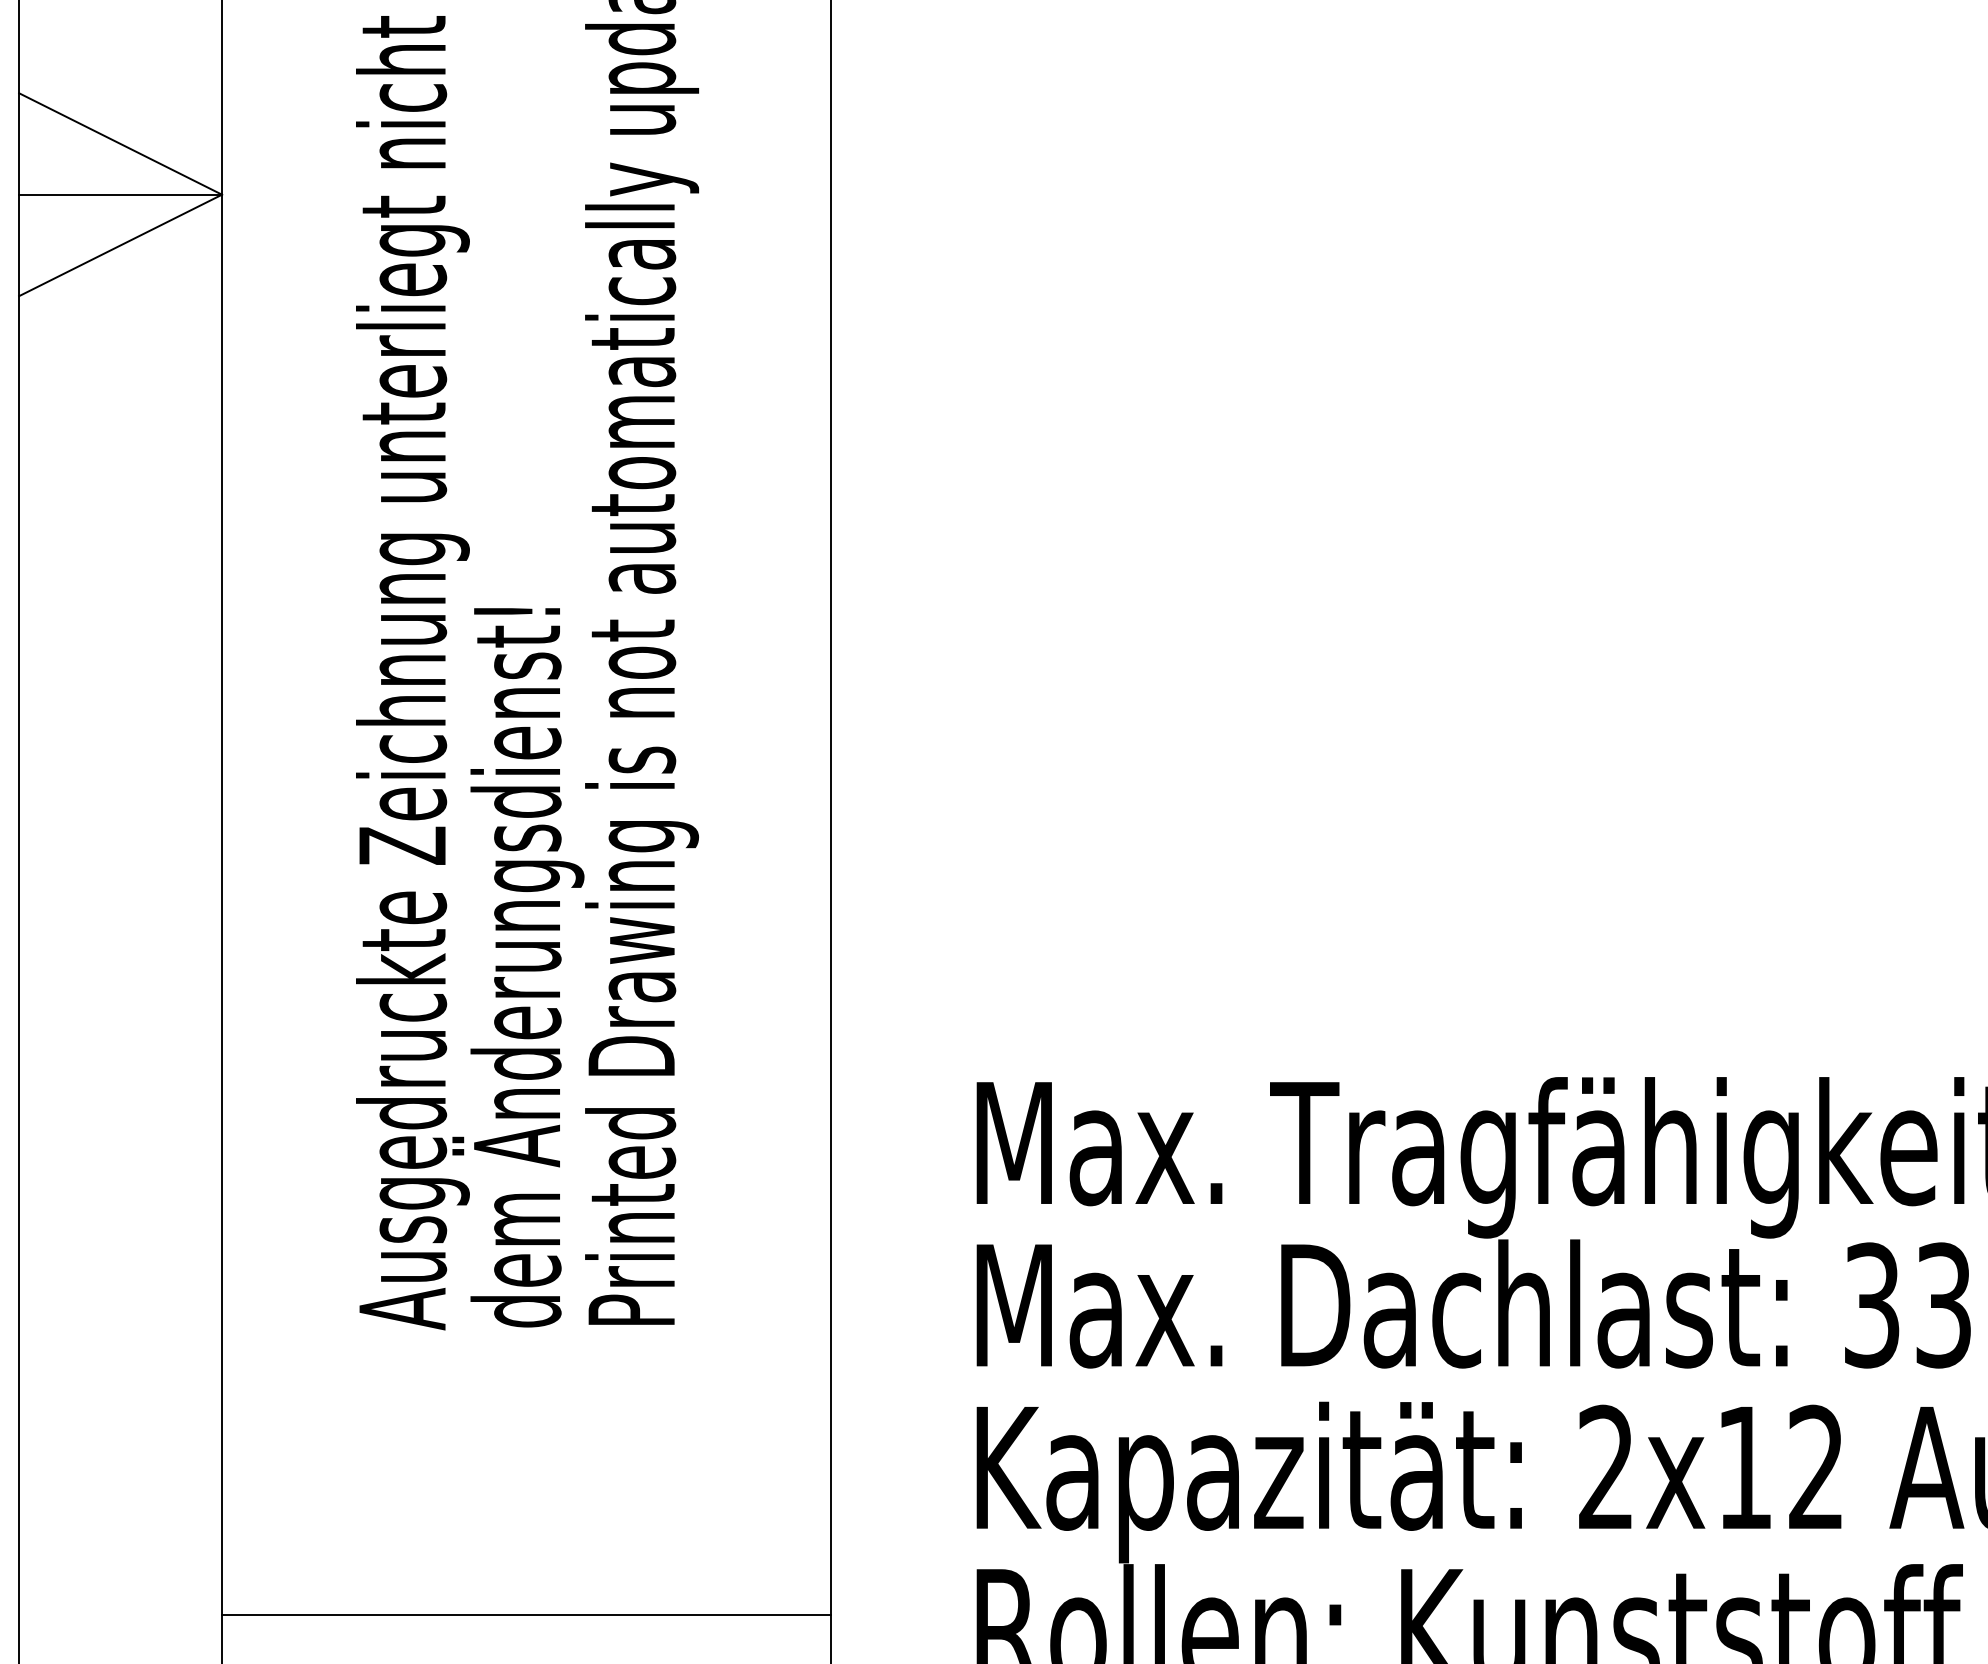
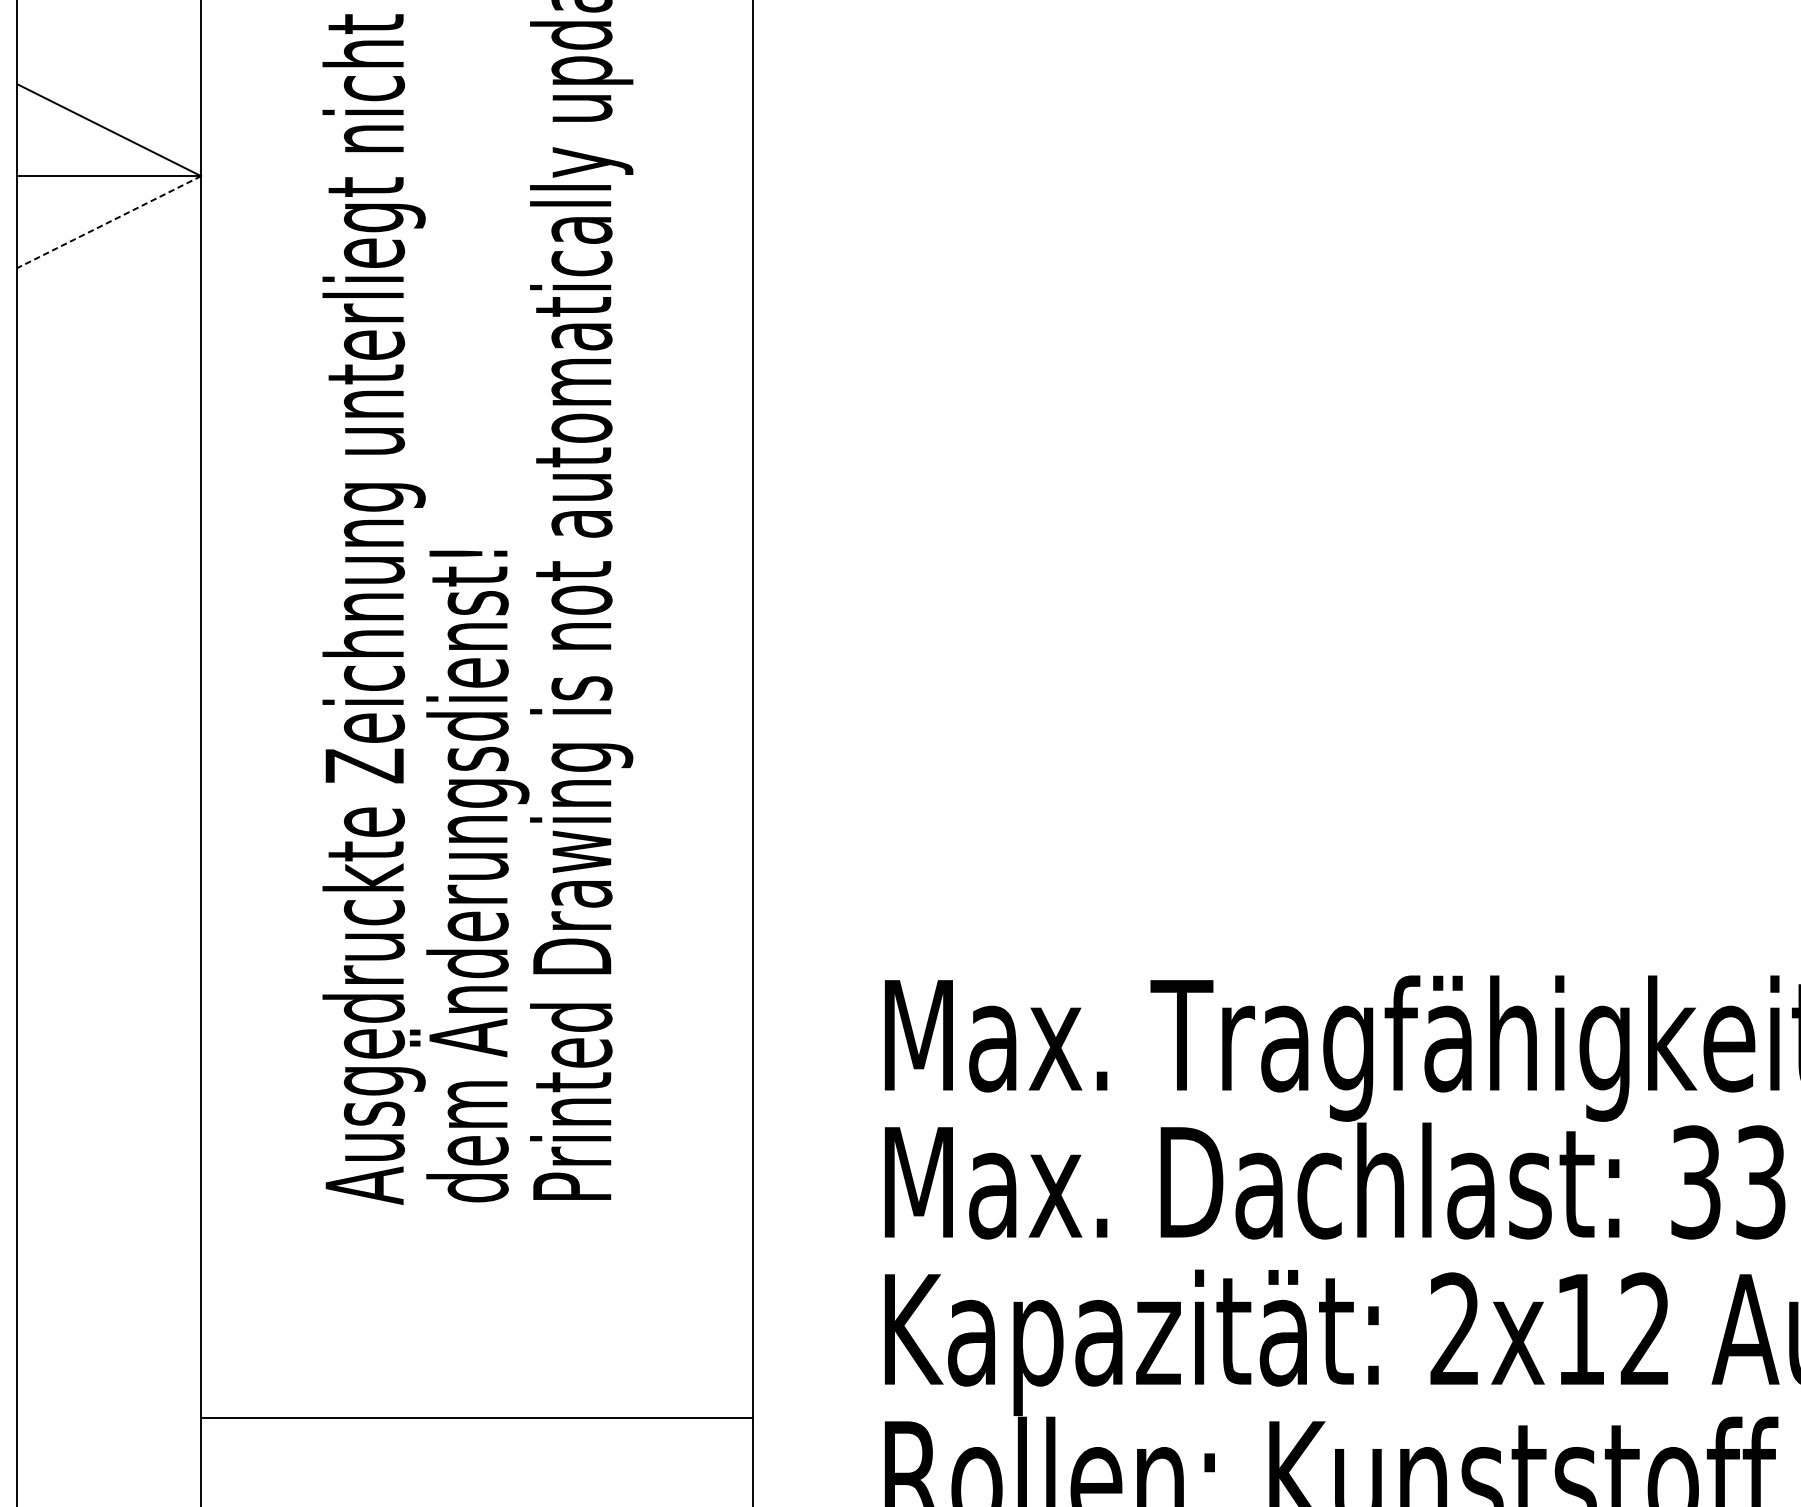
line: (120, 245) -> (109, 222), solid -> dashed
line: (526, 1615) -> (476, 1417), moved

